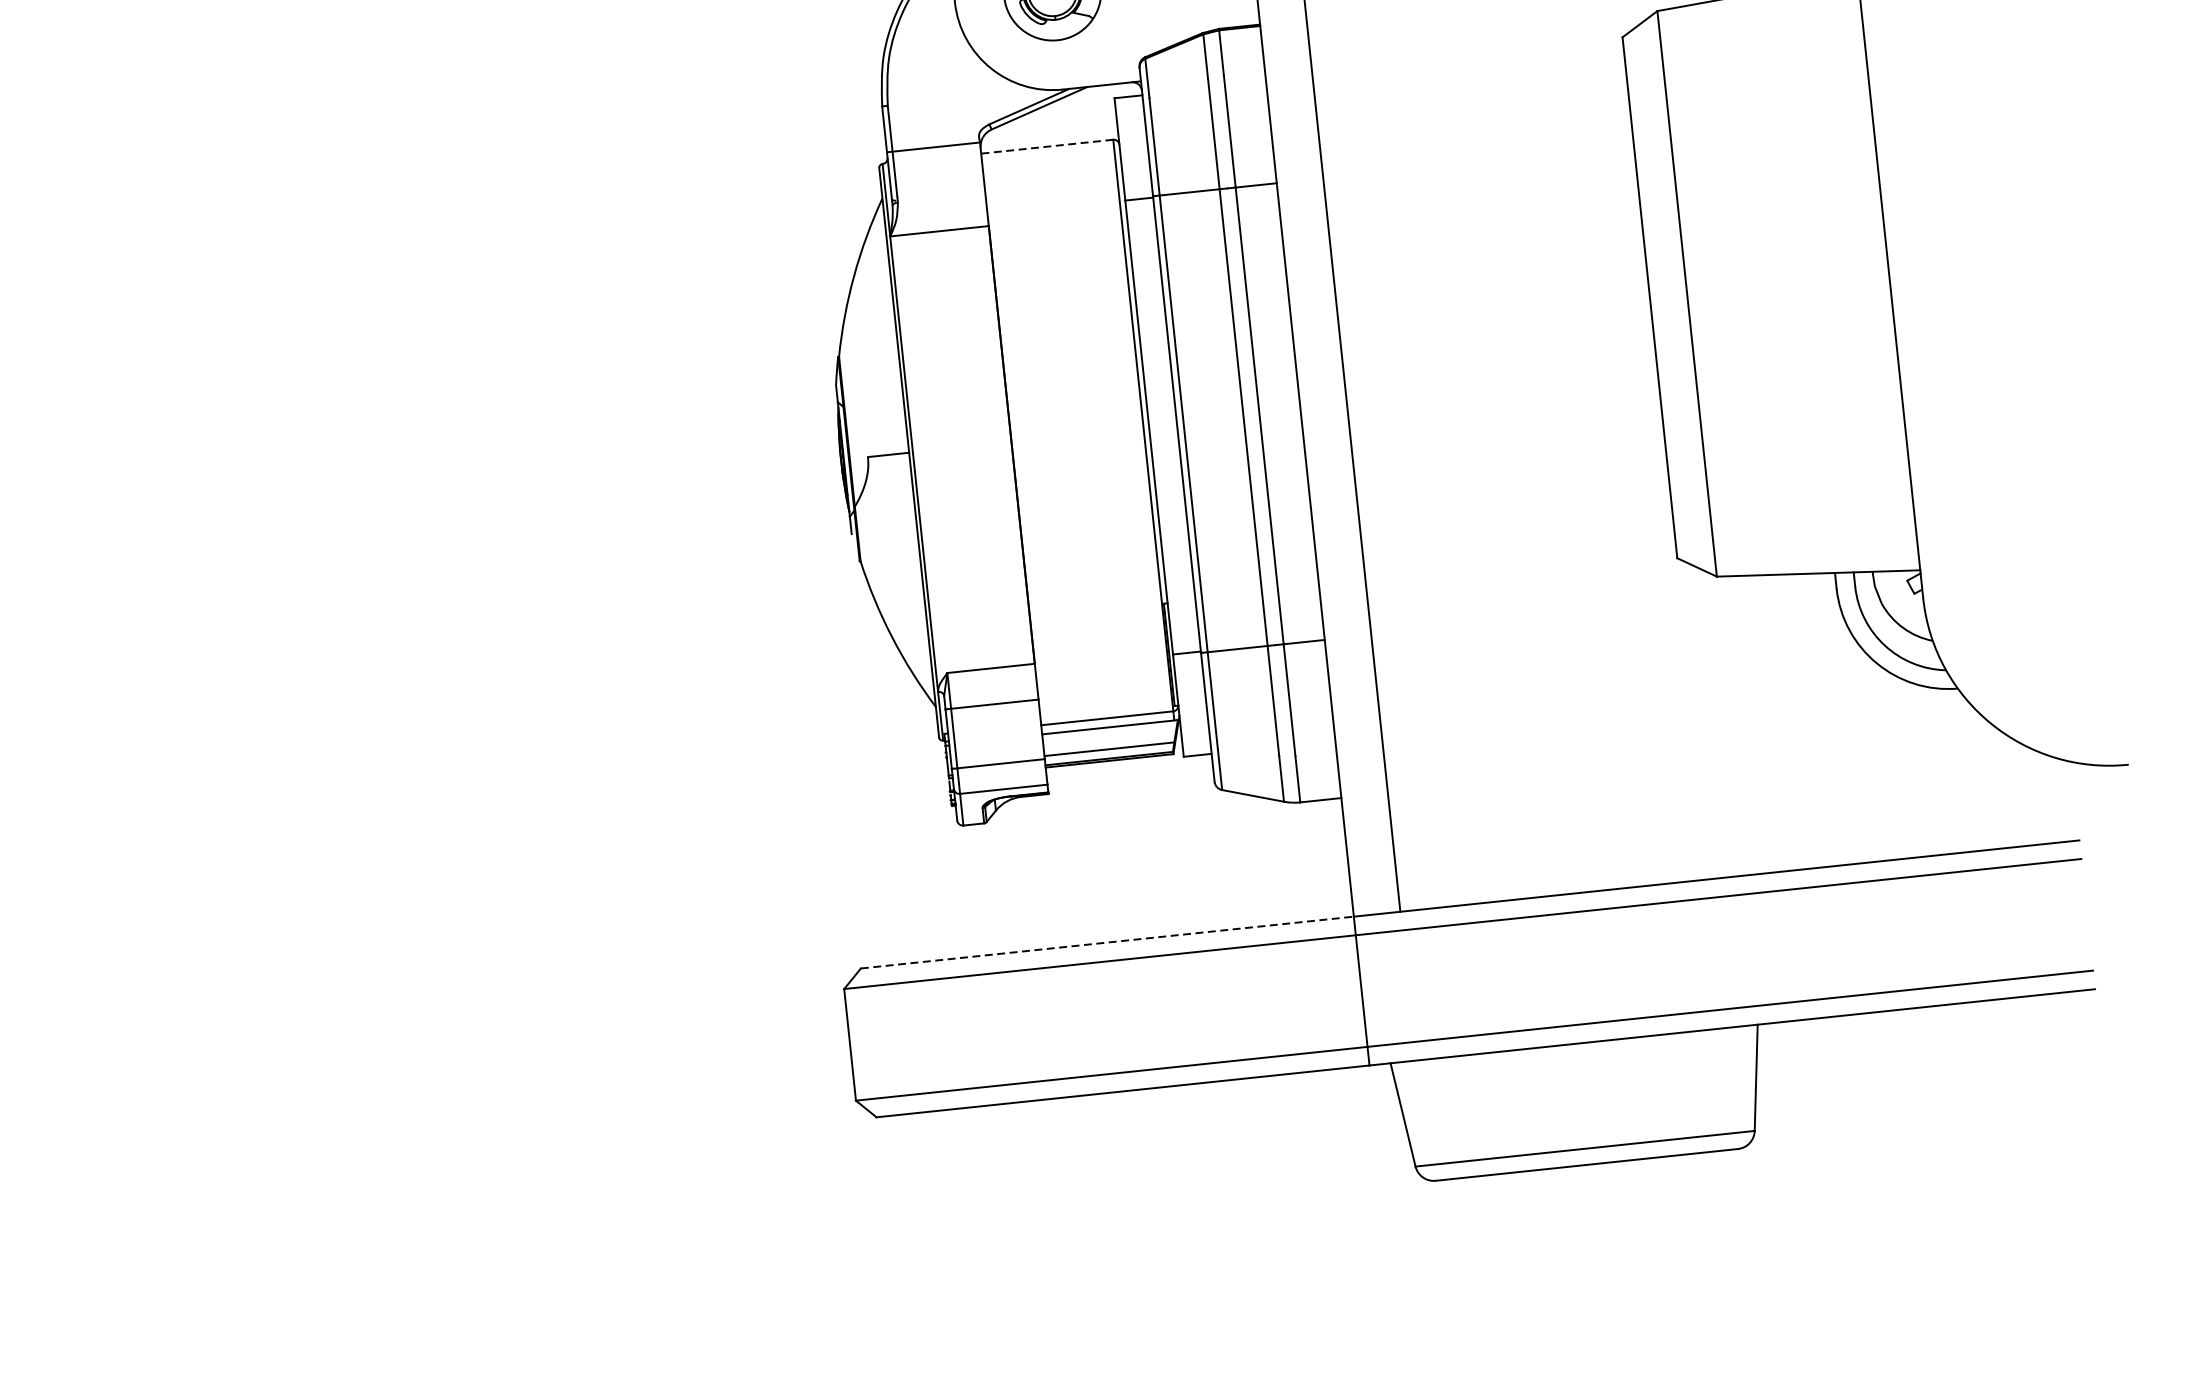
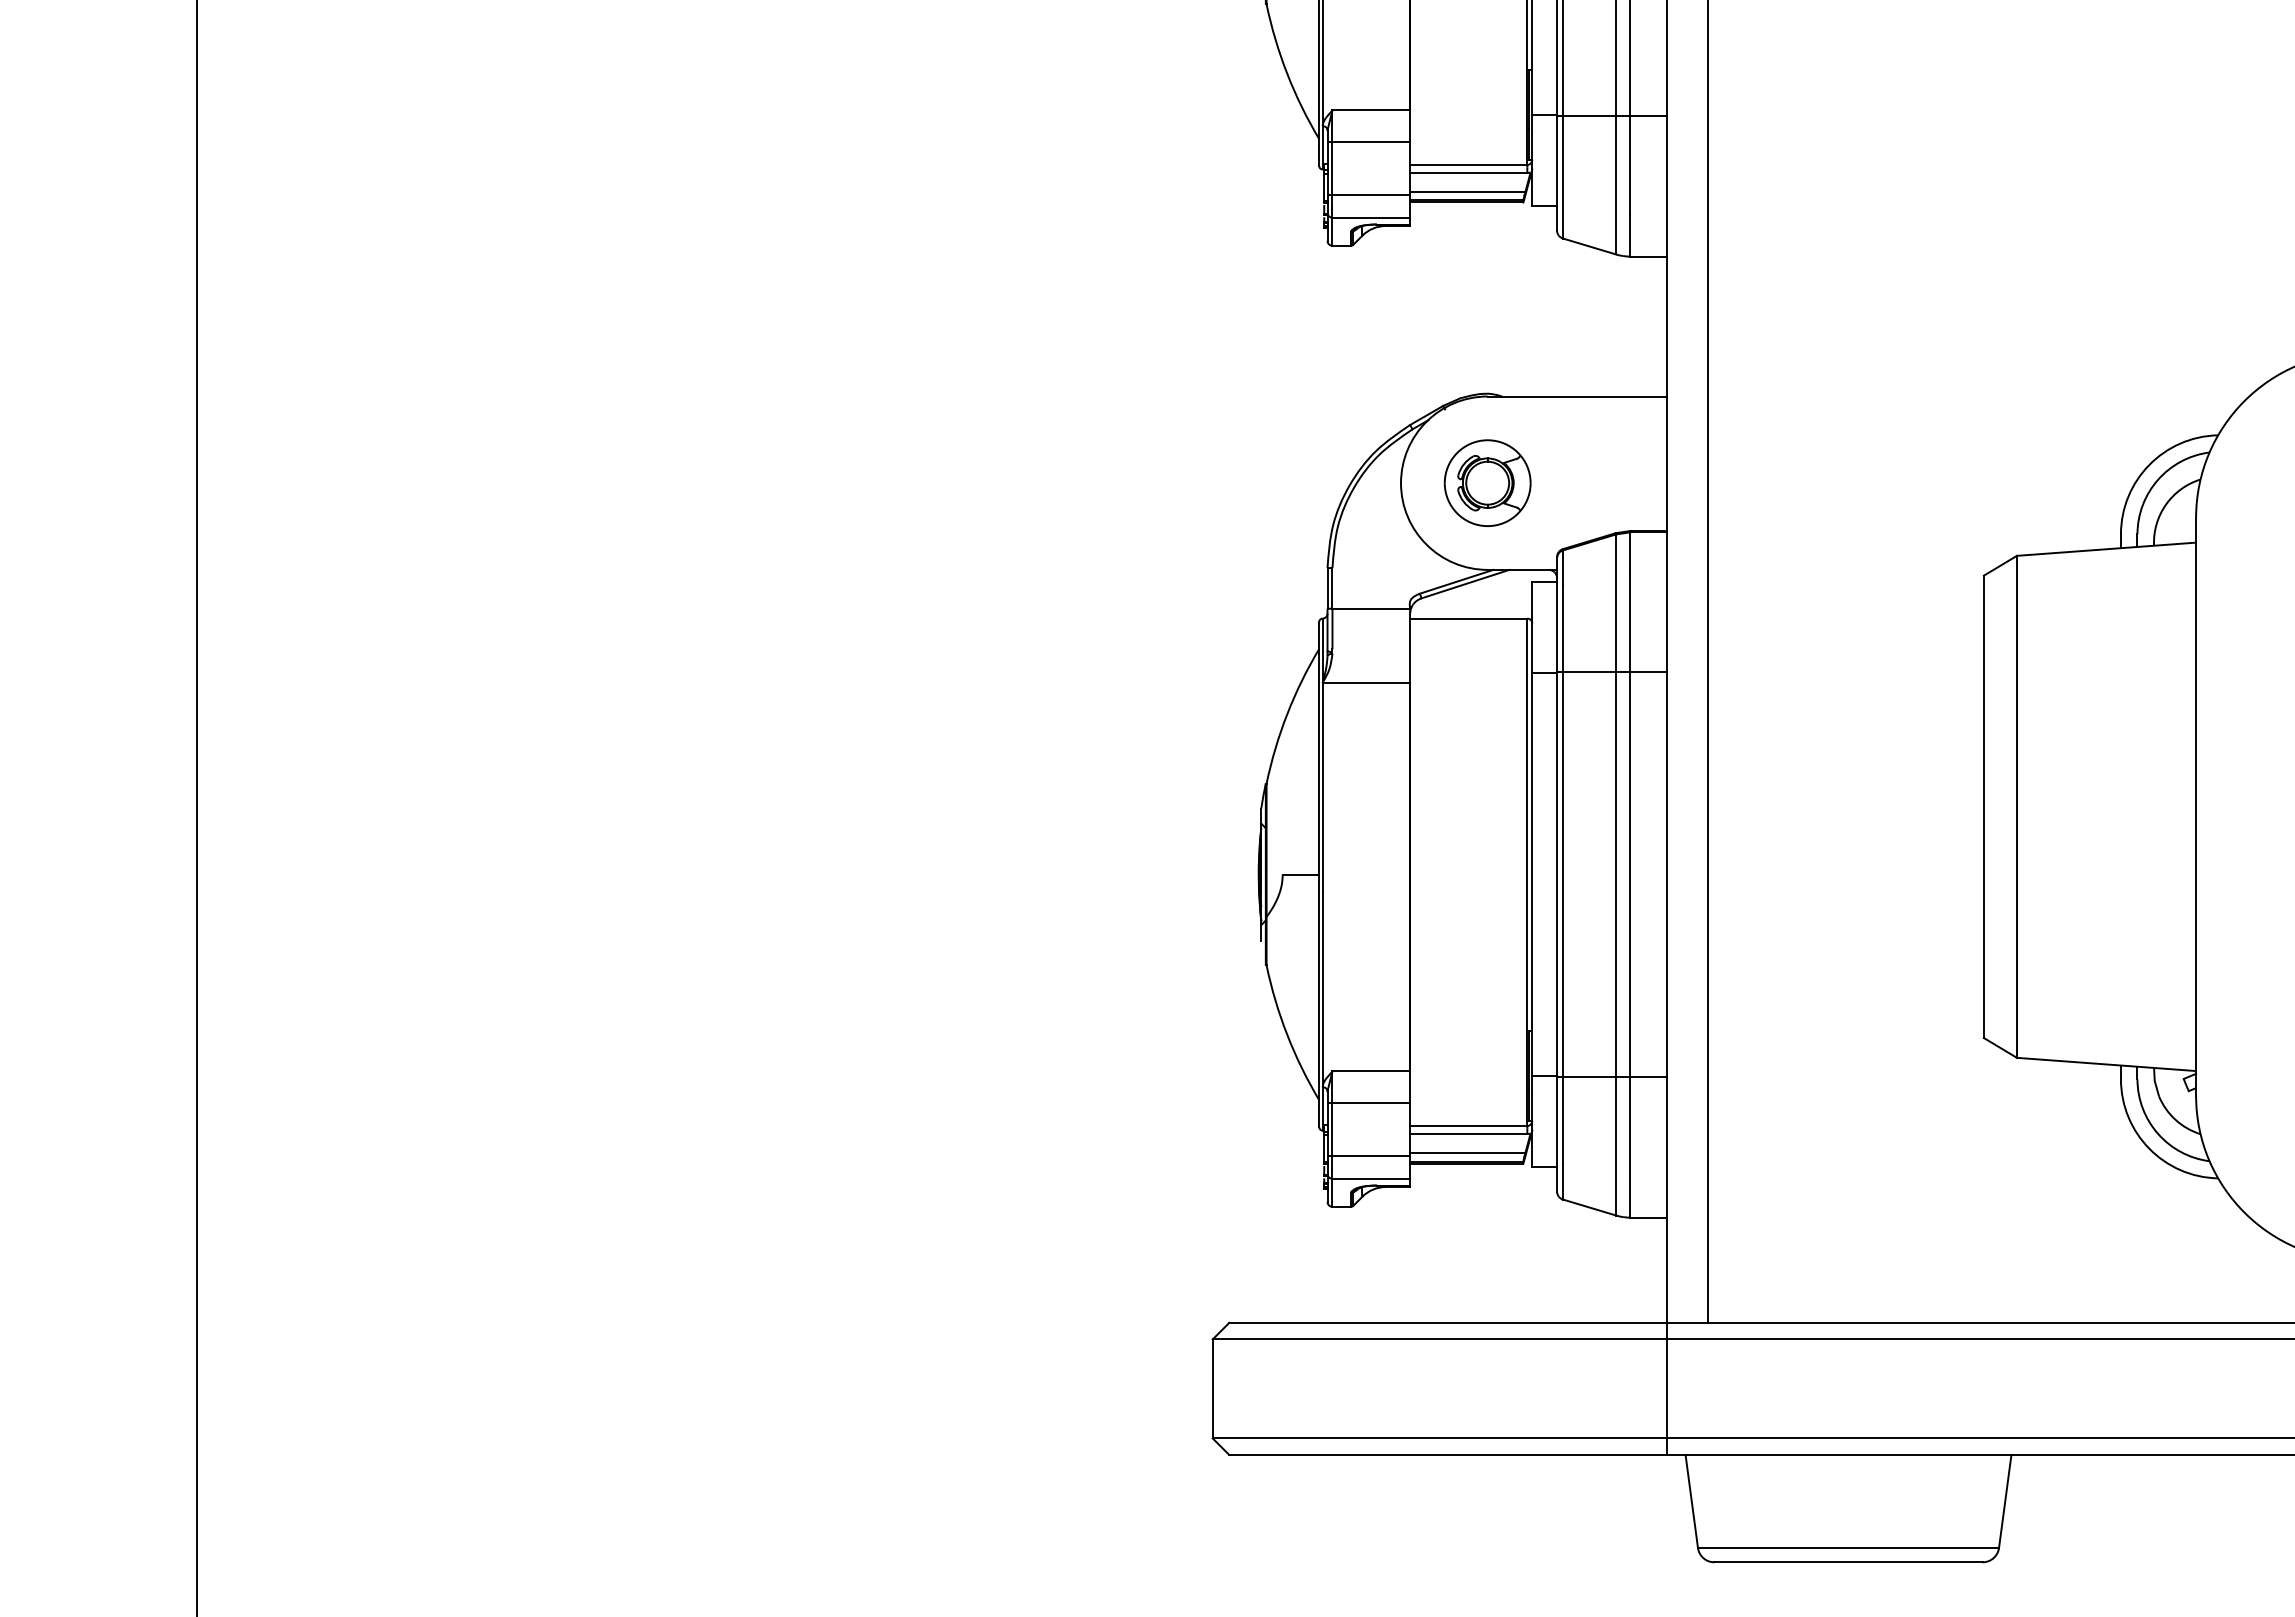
line: (1046, 146) -> (1468, 618), dashed -> solid
line: (1107, 942) -> (1448, 1322), dashed -> solid

